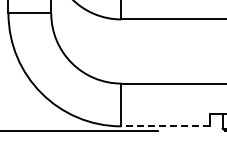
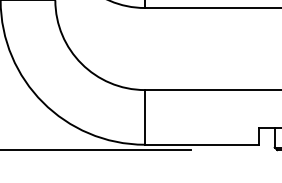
line: (165, 126) -> (201, 144), dashed -> solid

